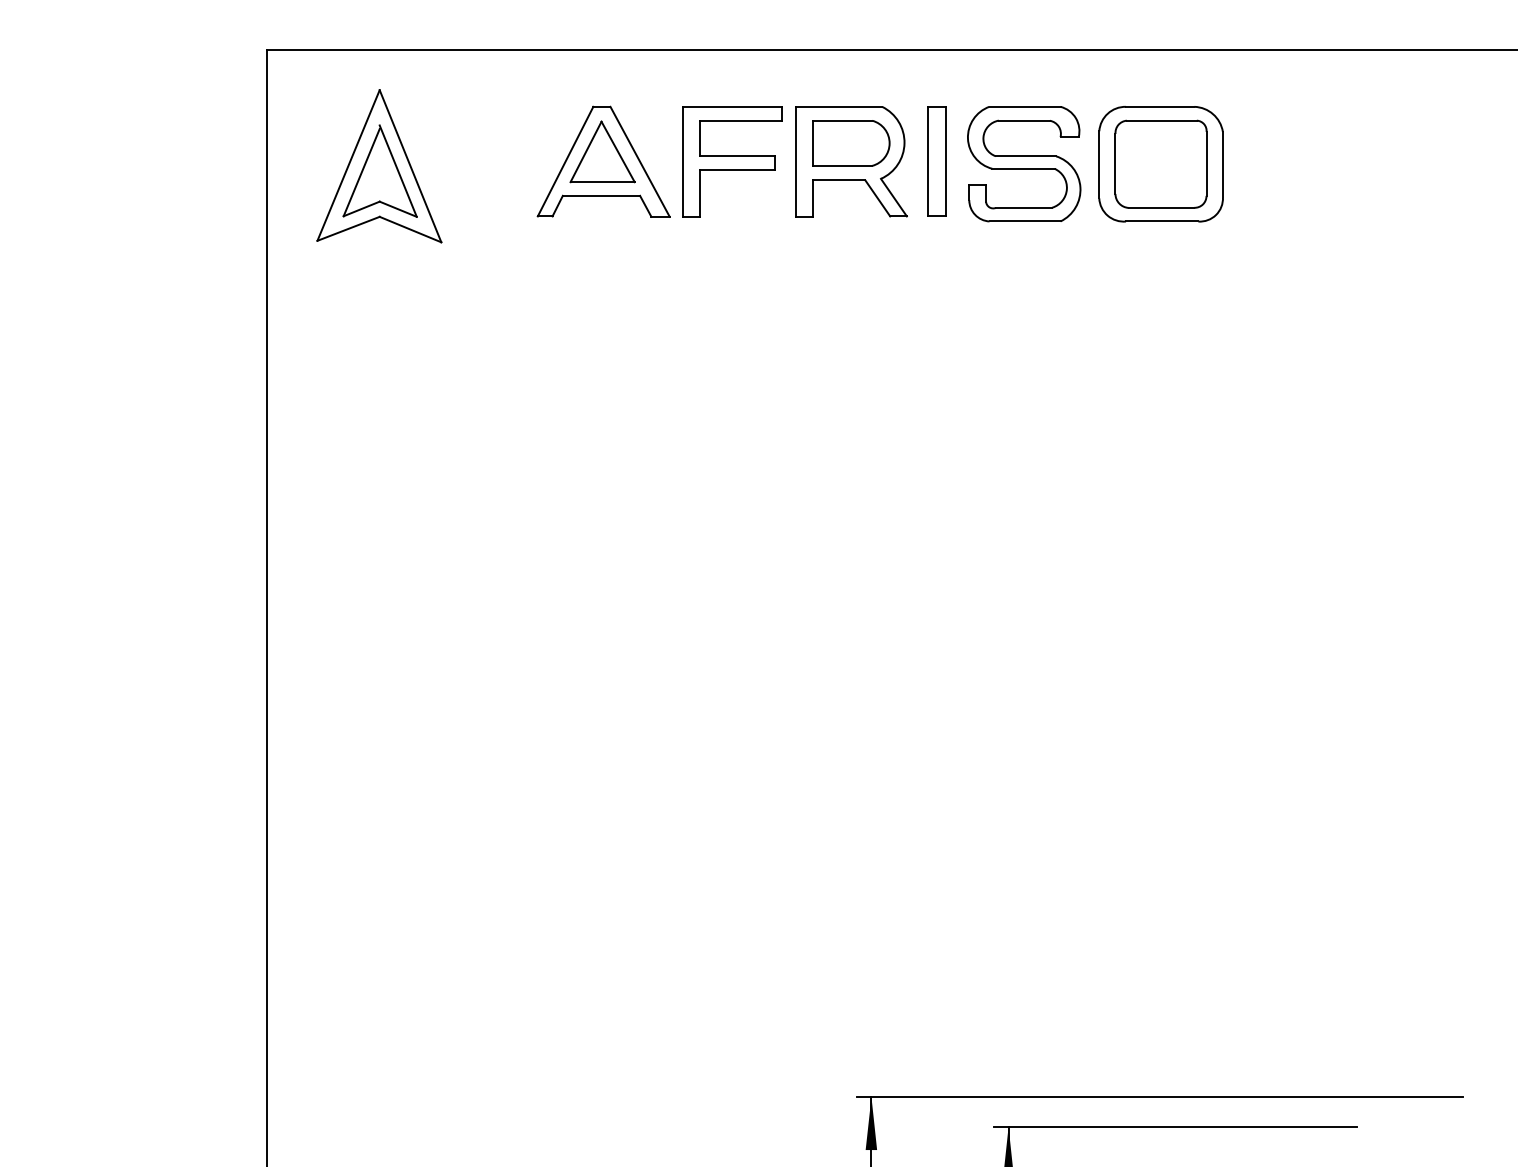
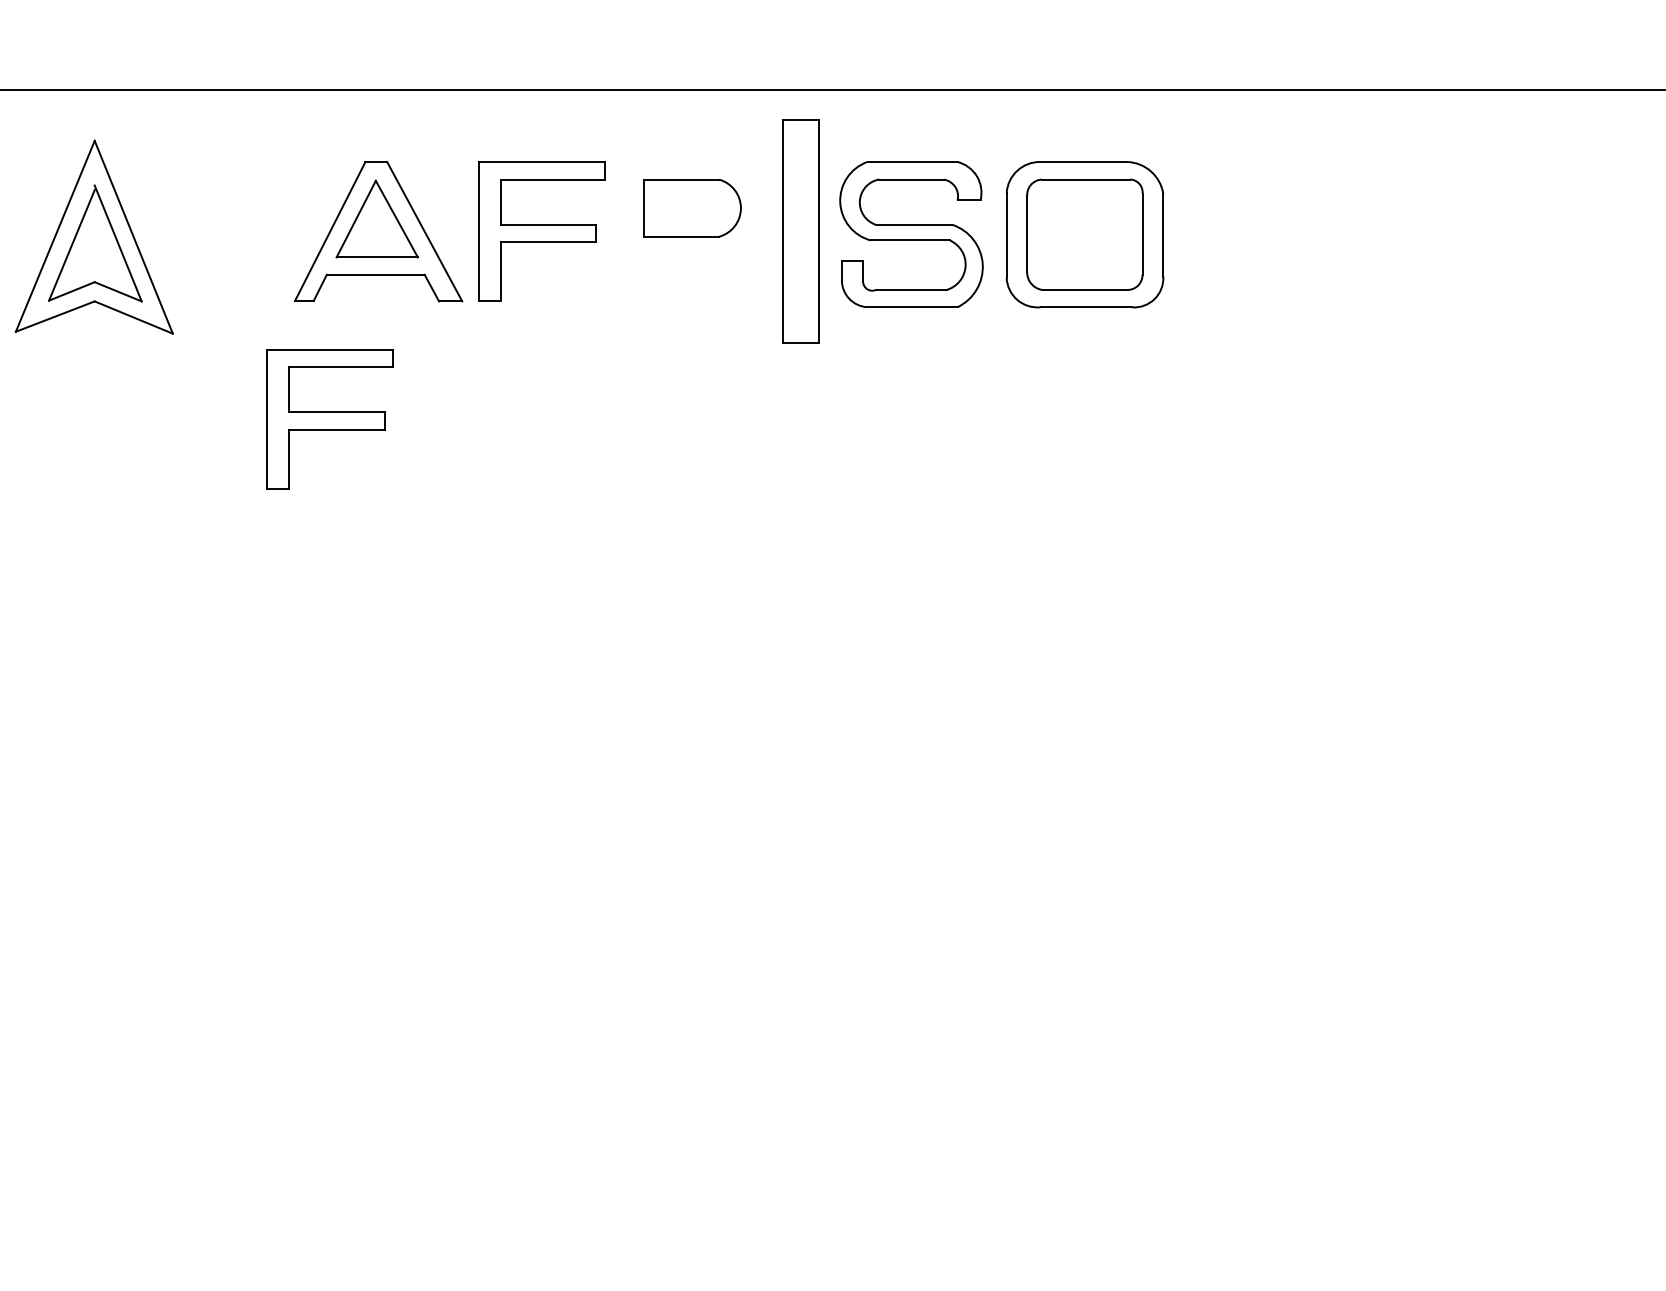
part: (851, 161) -> (692, 231), removed
part: (936, 161) -> (800, 231), size x1.6
part: (565, 309) -> (330, 418), added

